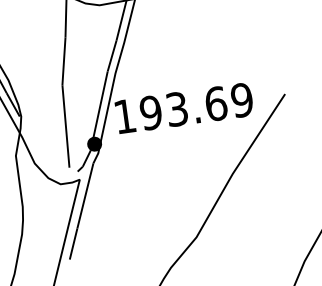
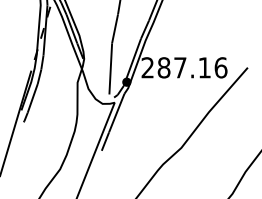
text: (183, 107) -> (184, 67), 193.69 -> 287.16

